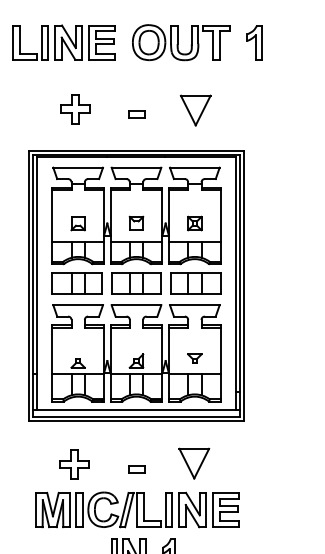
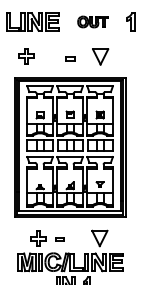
part: (180, 41) -> (92, 21), size x0.6
part: (74, 109) -> (26, 56), moved
part: (135, 469) -> (59, 239), moved

